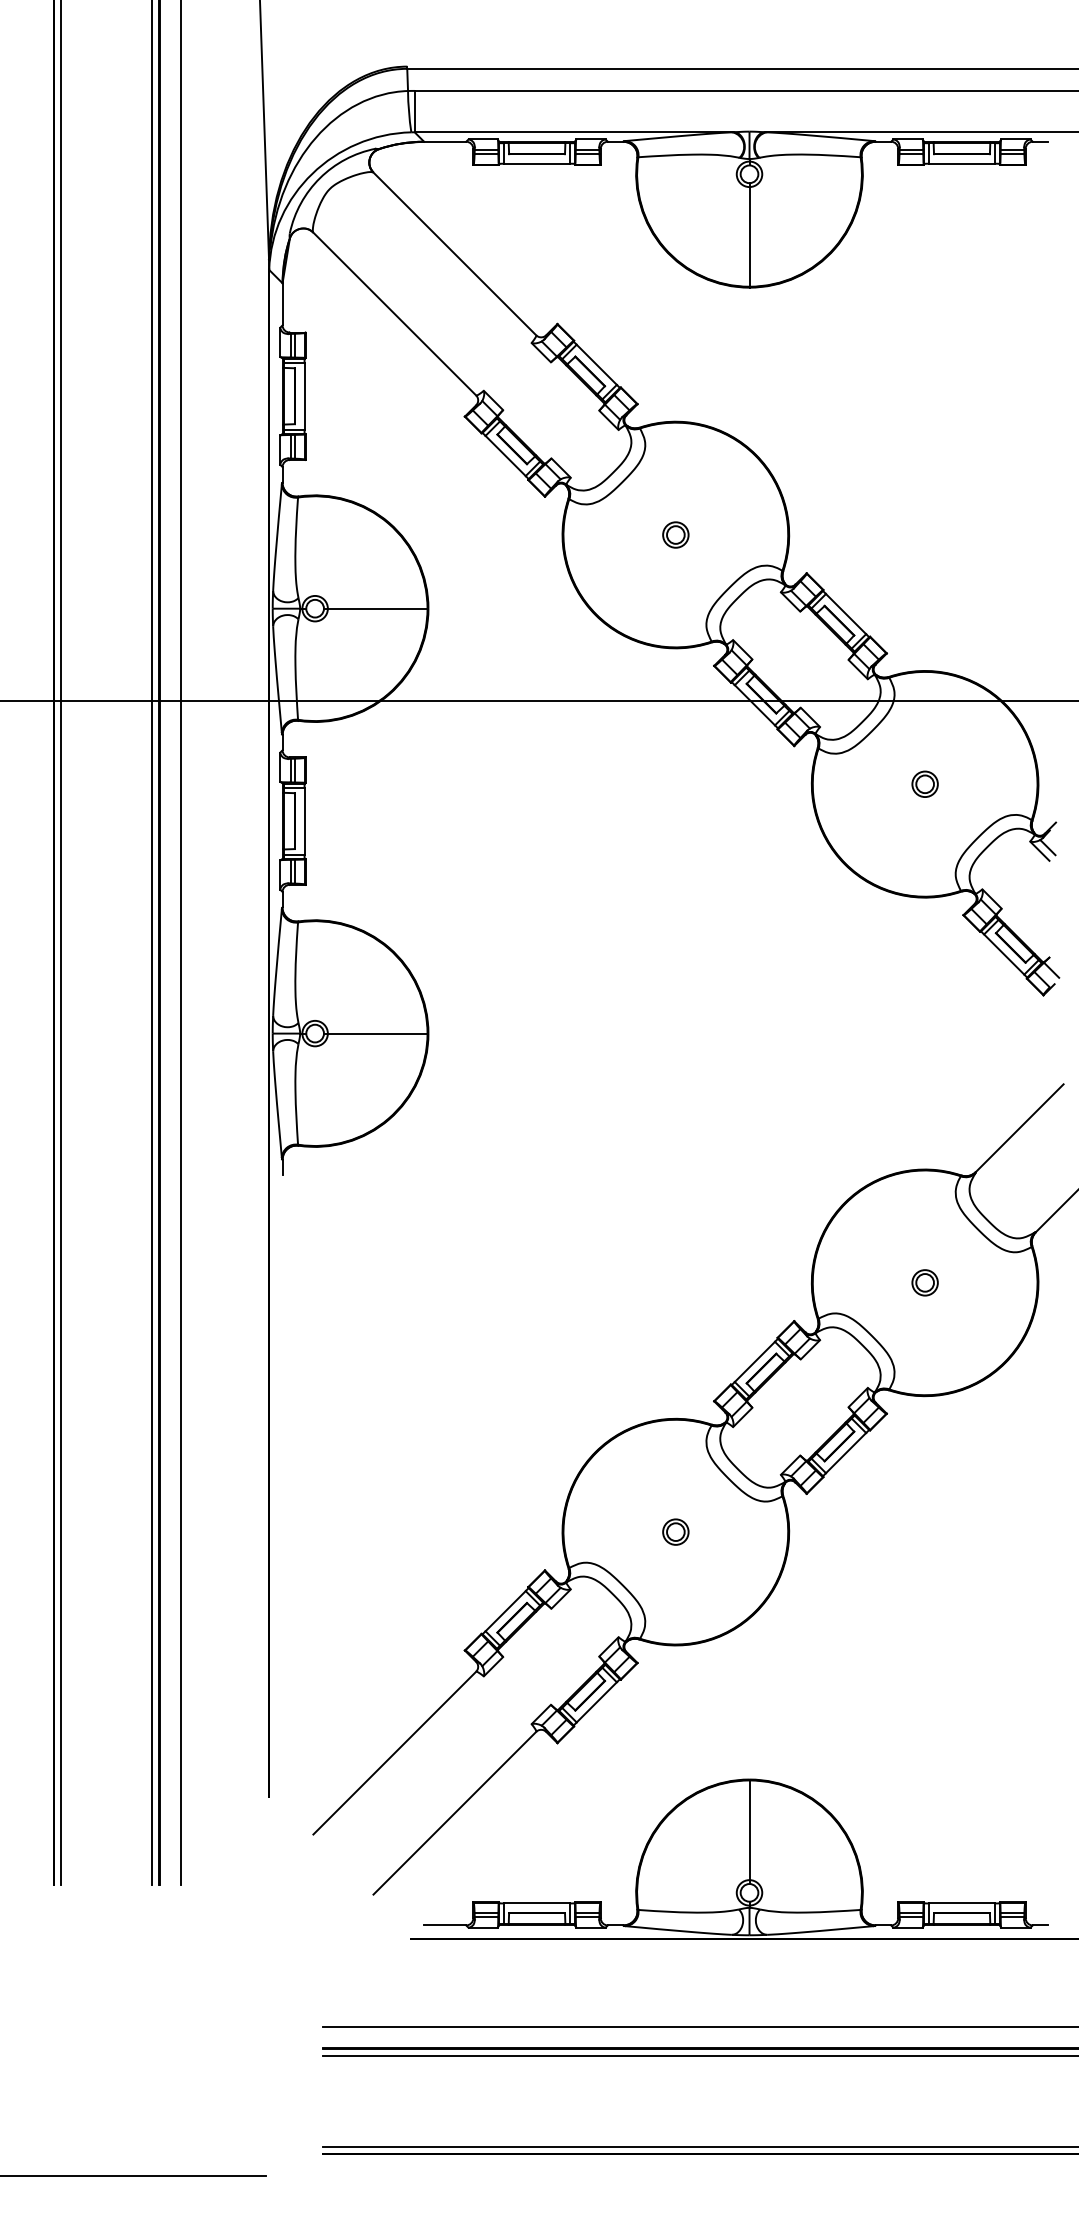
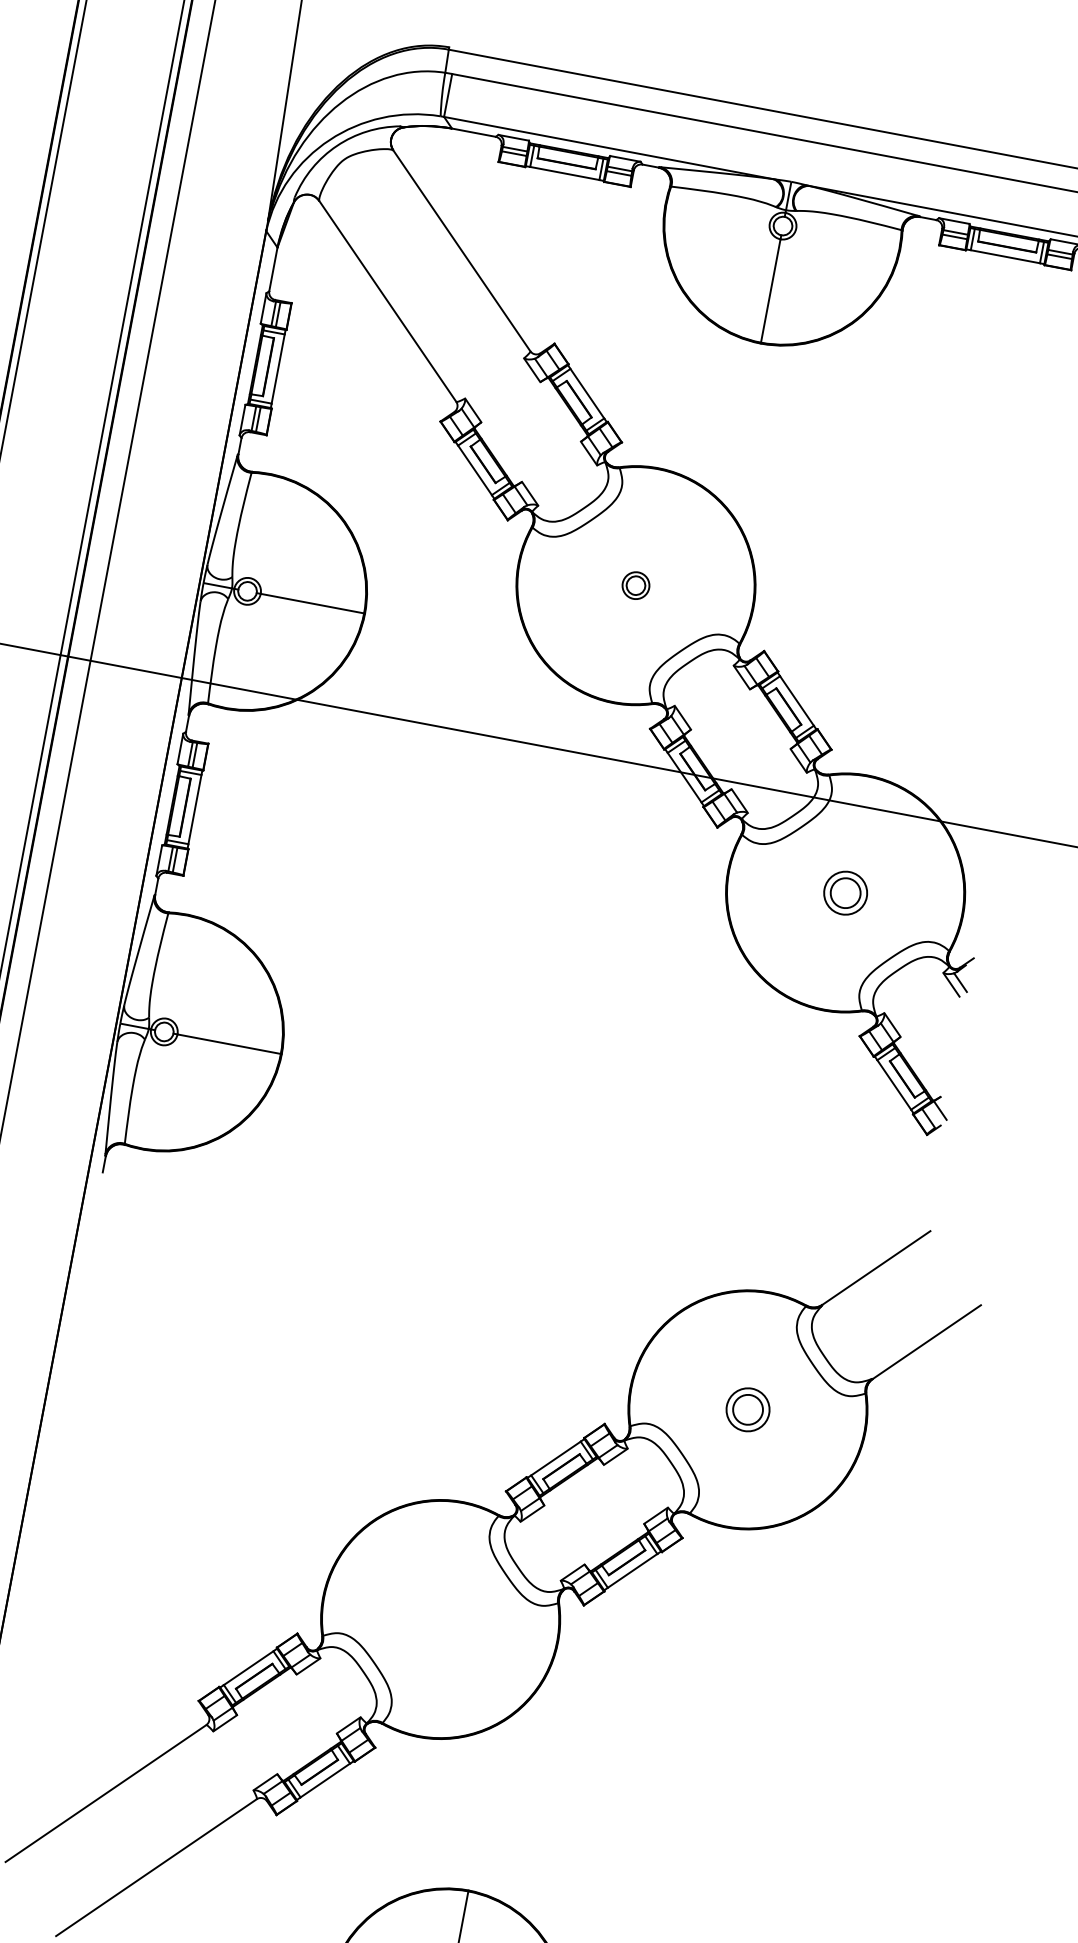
part: (924, 783) -> (845, 892), size x1.6
part: (924, 1282) -> (747, 1409), size x1.6
part: (675, 1531) -> (440, 1618), removed

